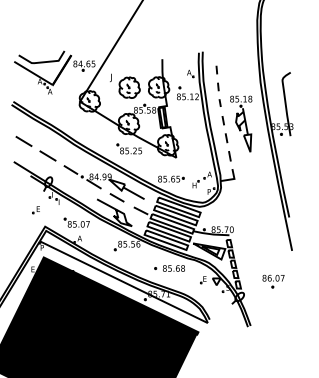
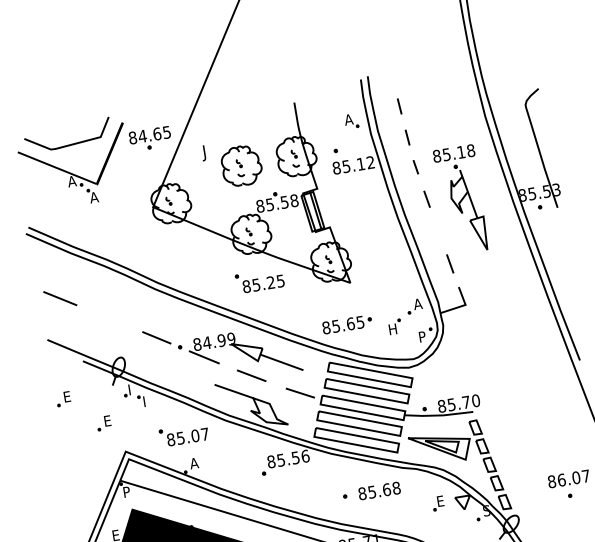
line: (226, 138) -> (438, 231), removed
line: (47, 155) -> (108, 317), removed
part: (16, 194) -> (62, 400), added

